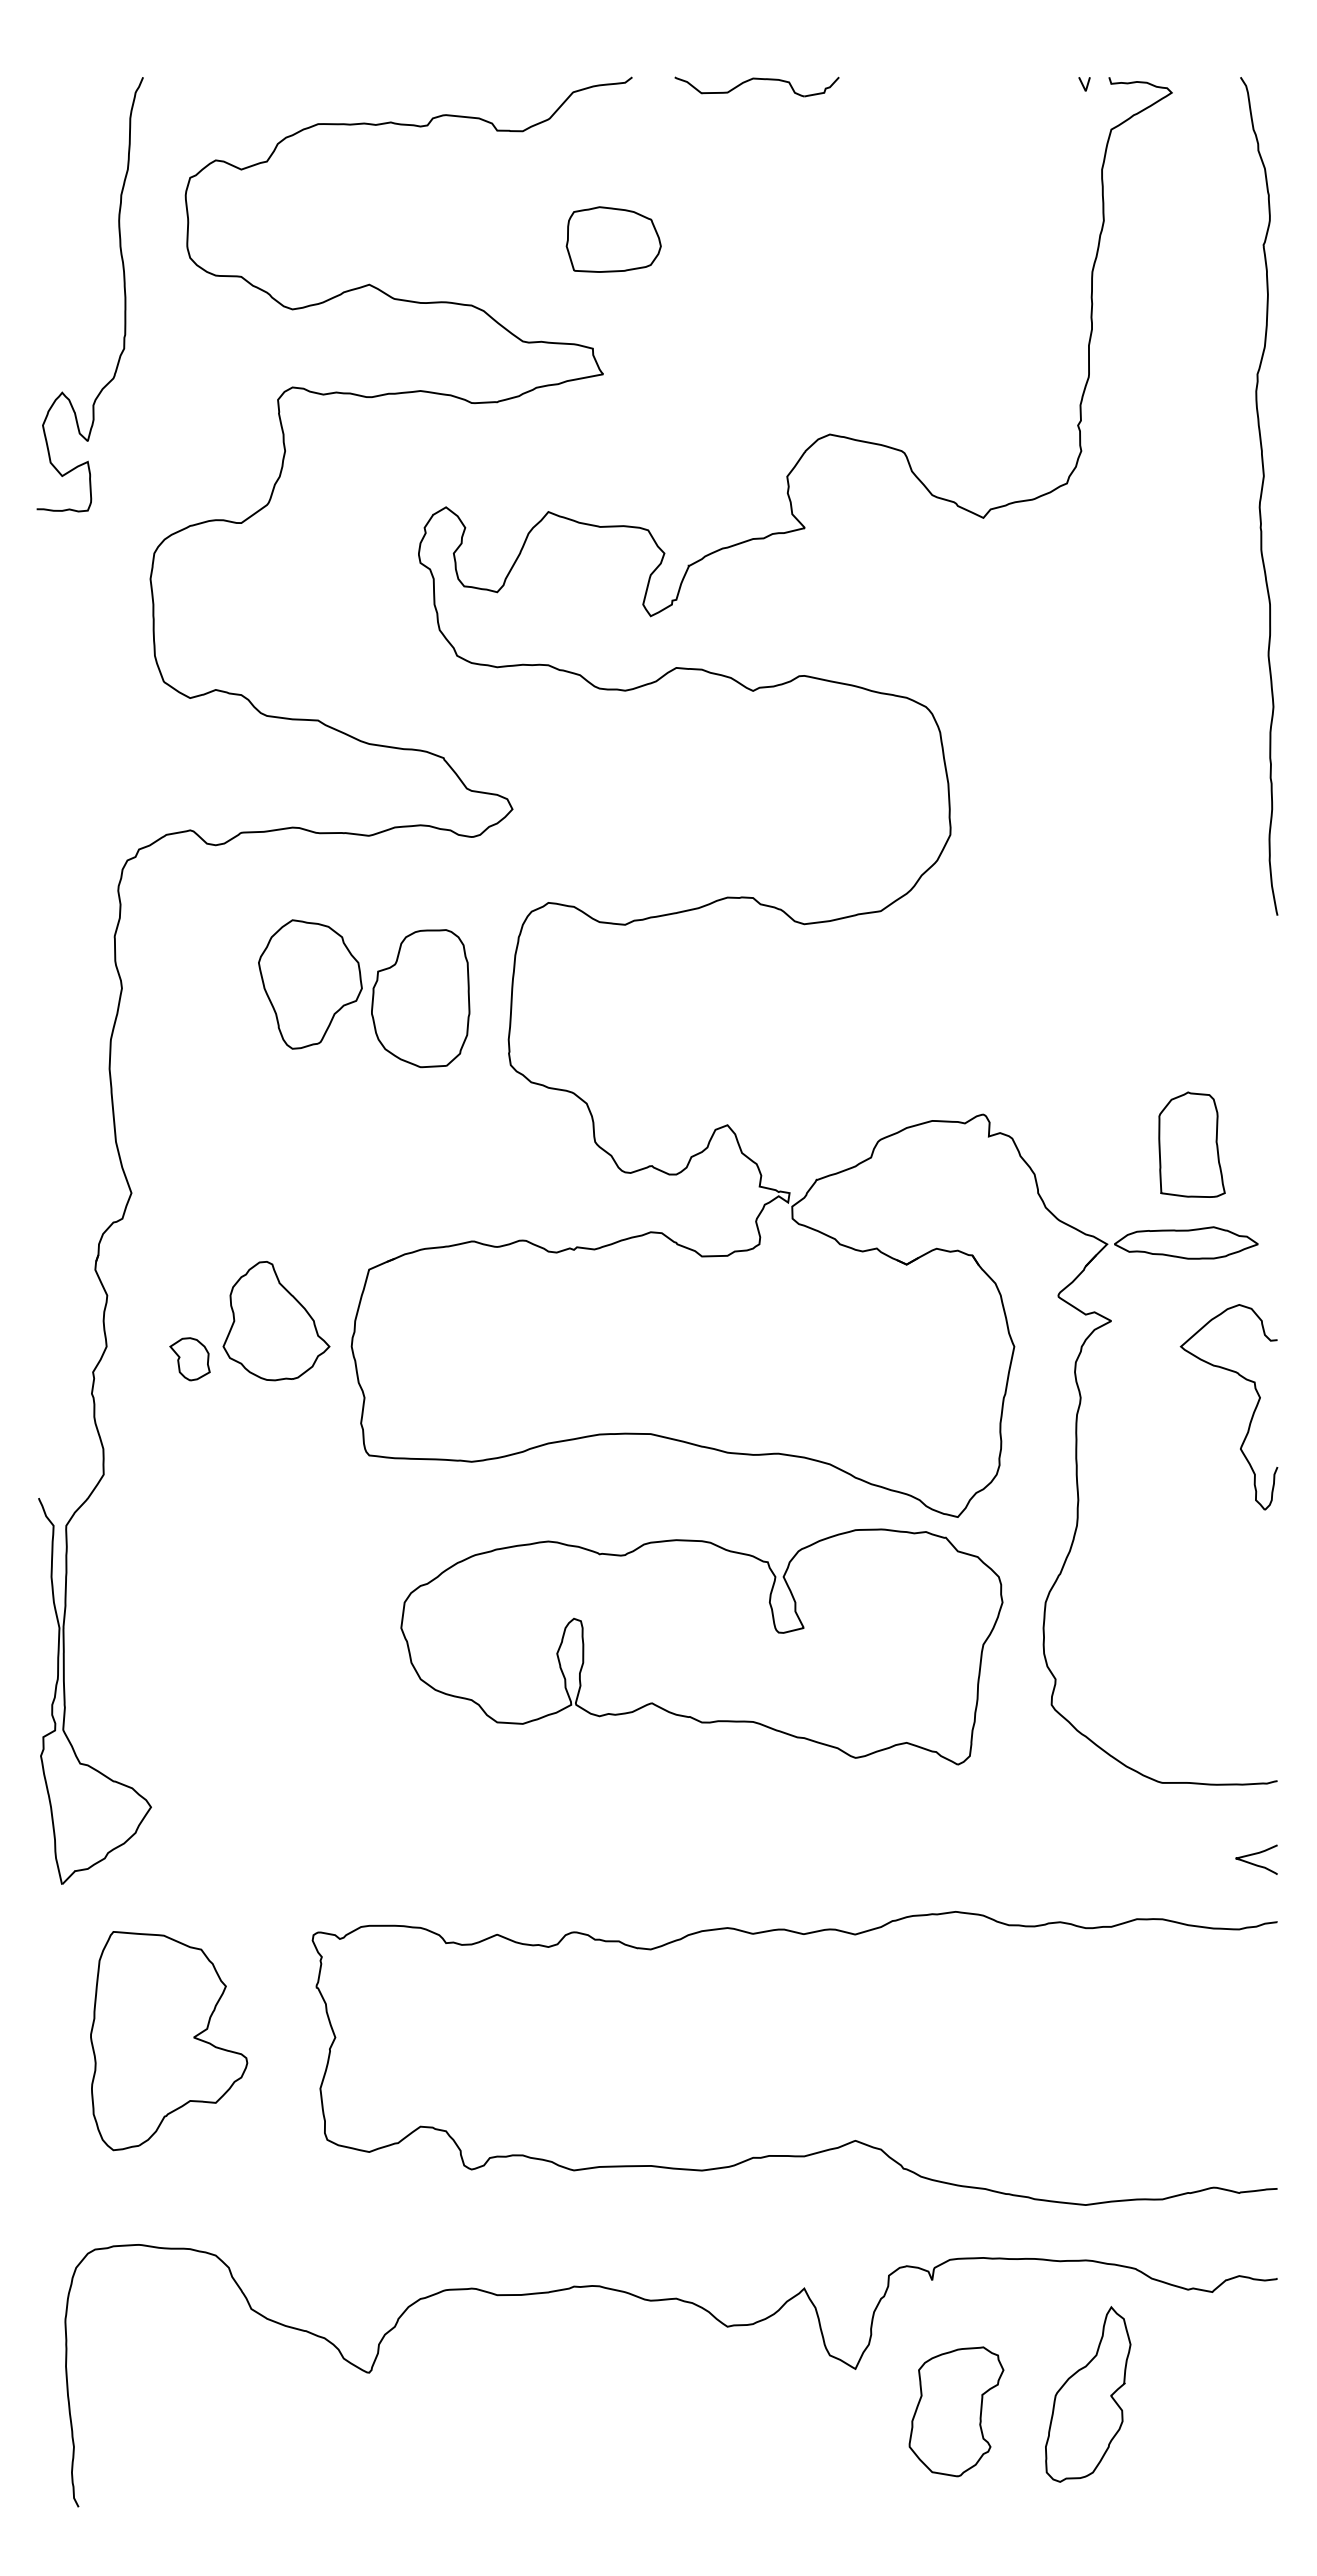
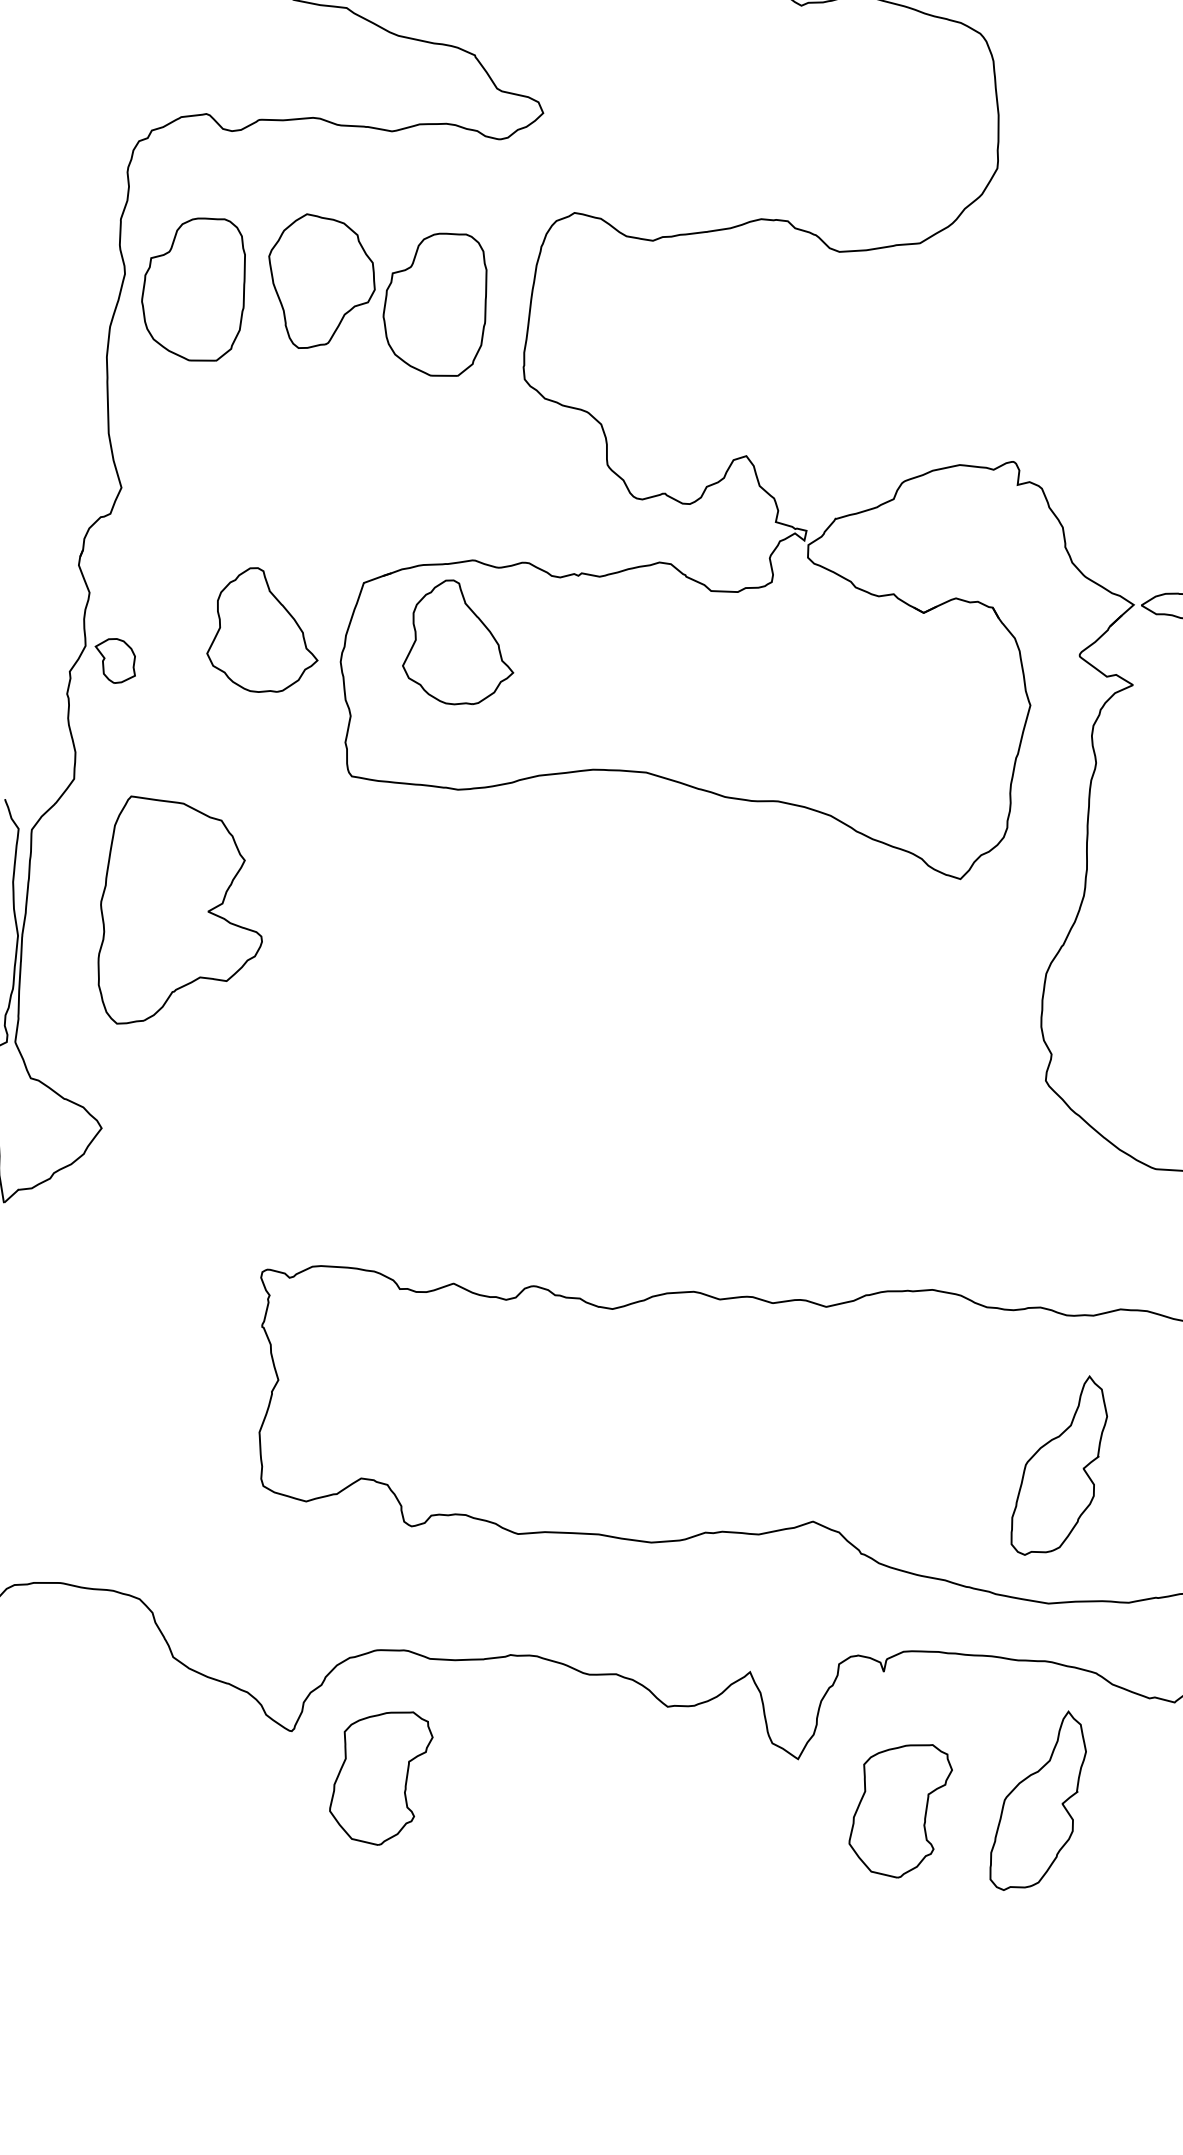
part: (188, 998) -> (193, 288), added
part: (464, 1321) -> (459, 643), added
part: (189, 1359) -> (114, 661), moved
part: (701, 1646) -> (685, 997), removed
part: (169, 2041) -> (182, 914), moved
part: (1088, 2072) -> (1060, 1465), added
part: (457, 2411) -> (381, 1777), added

